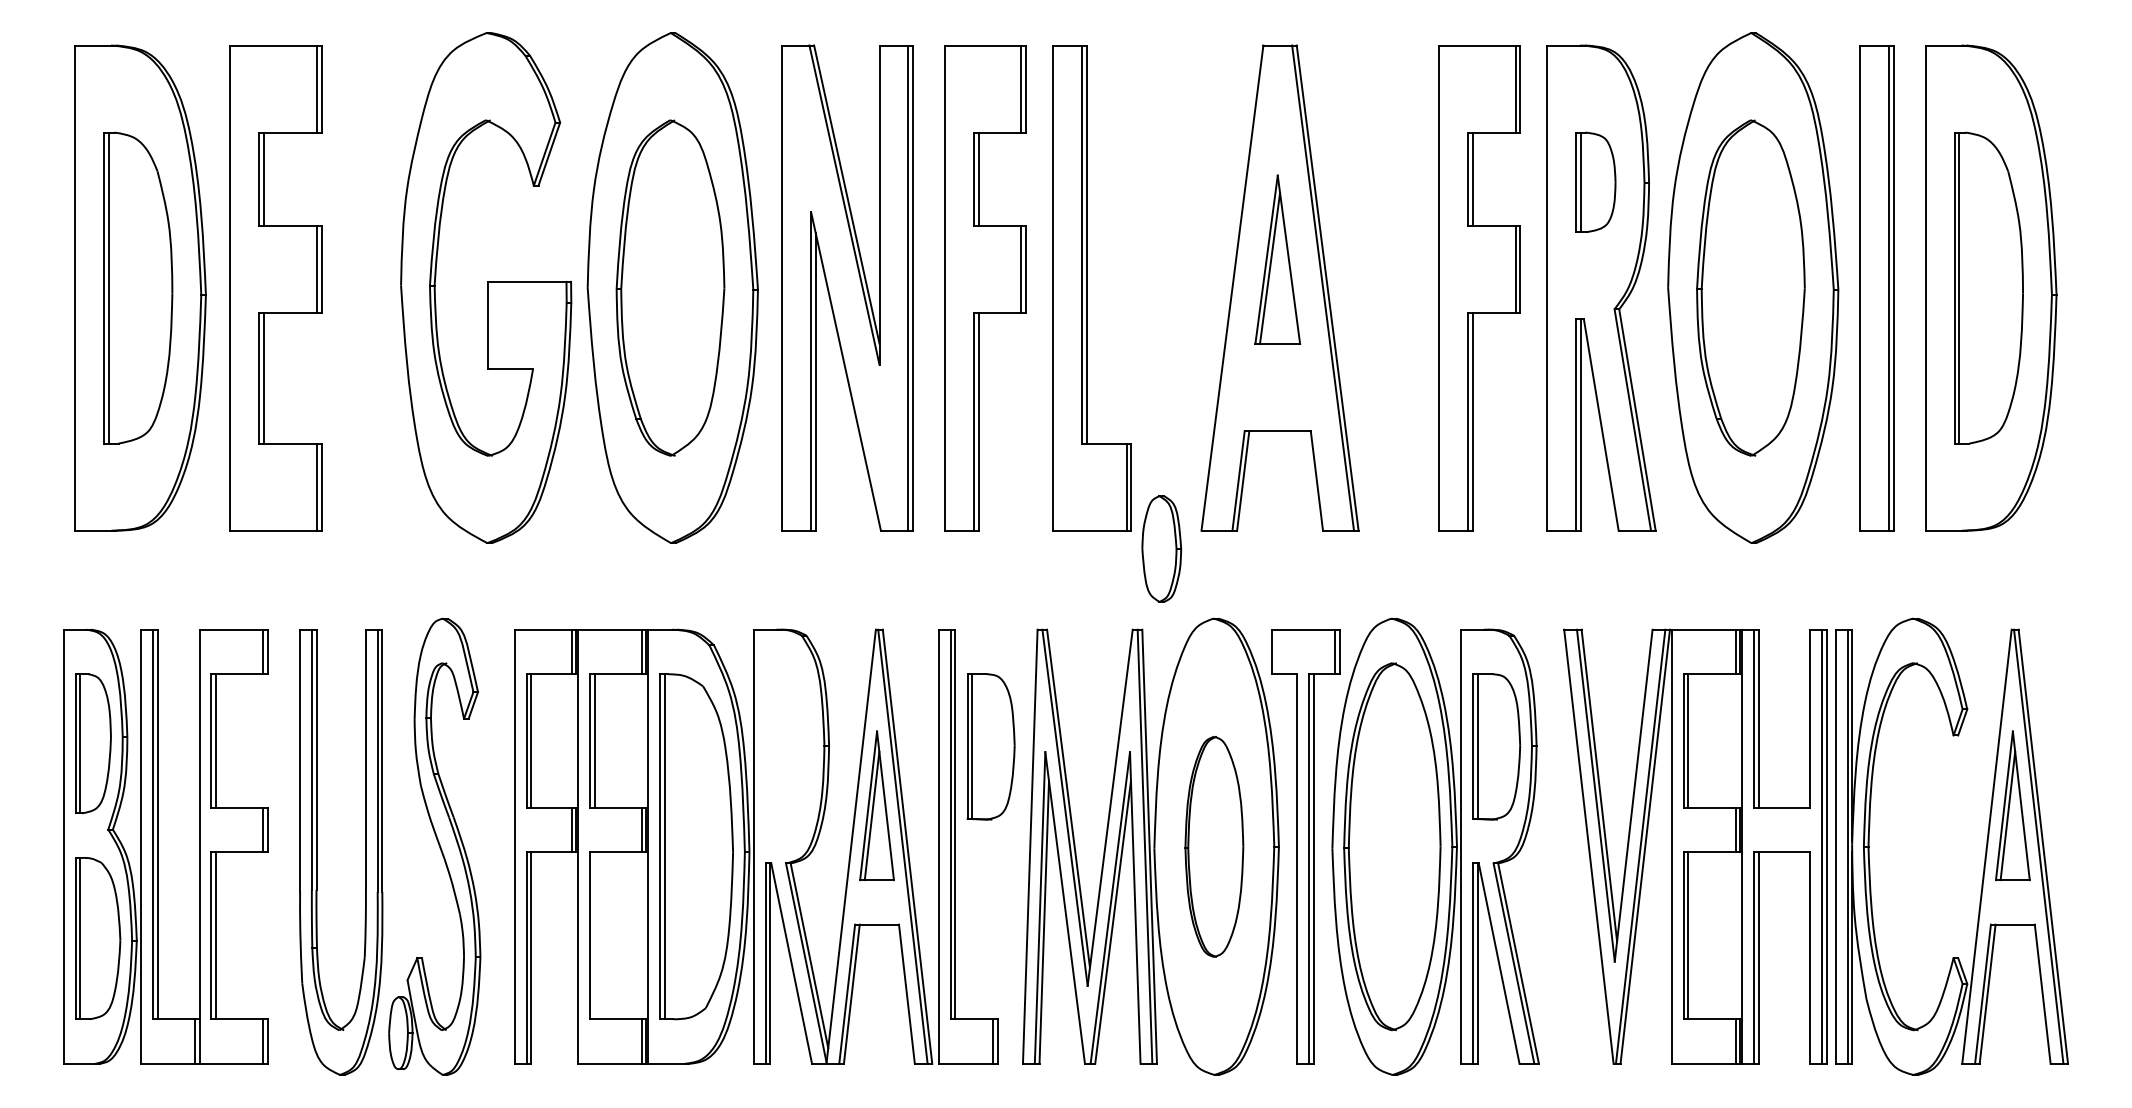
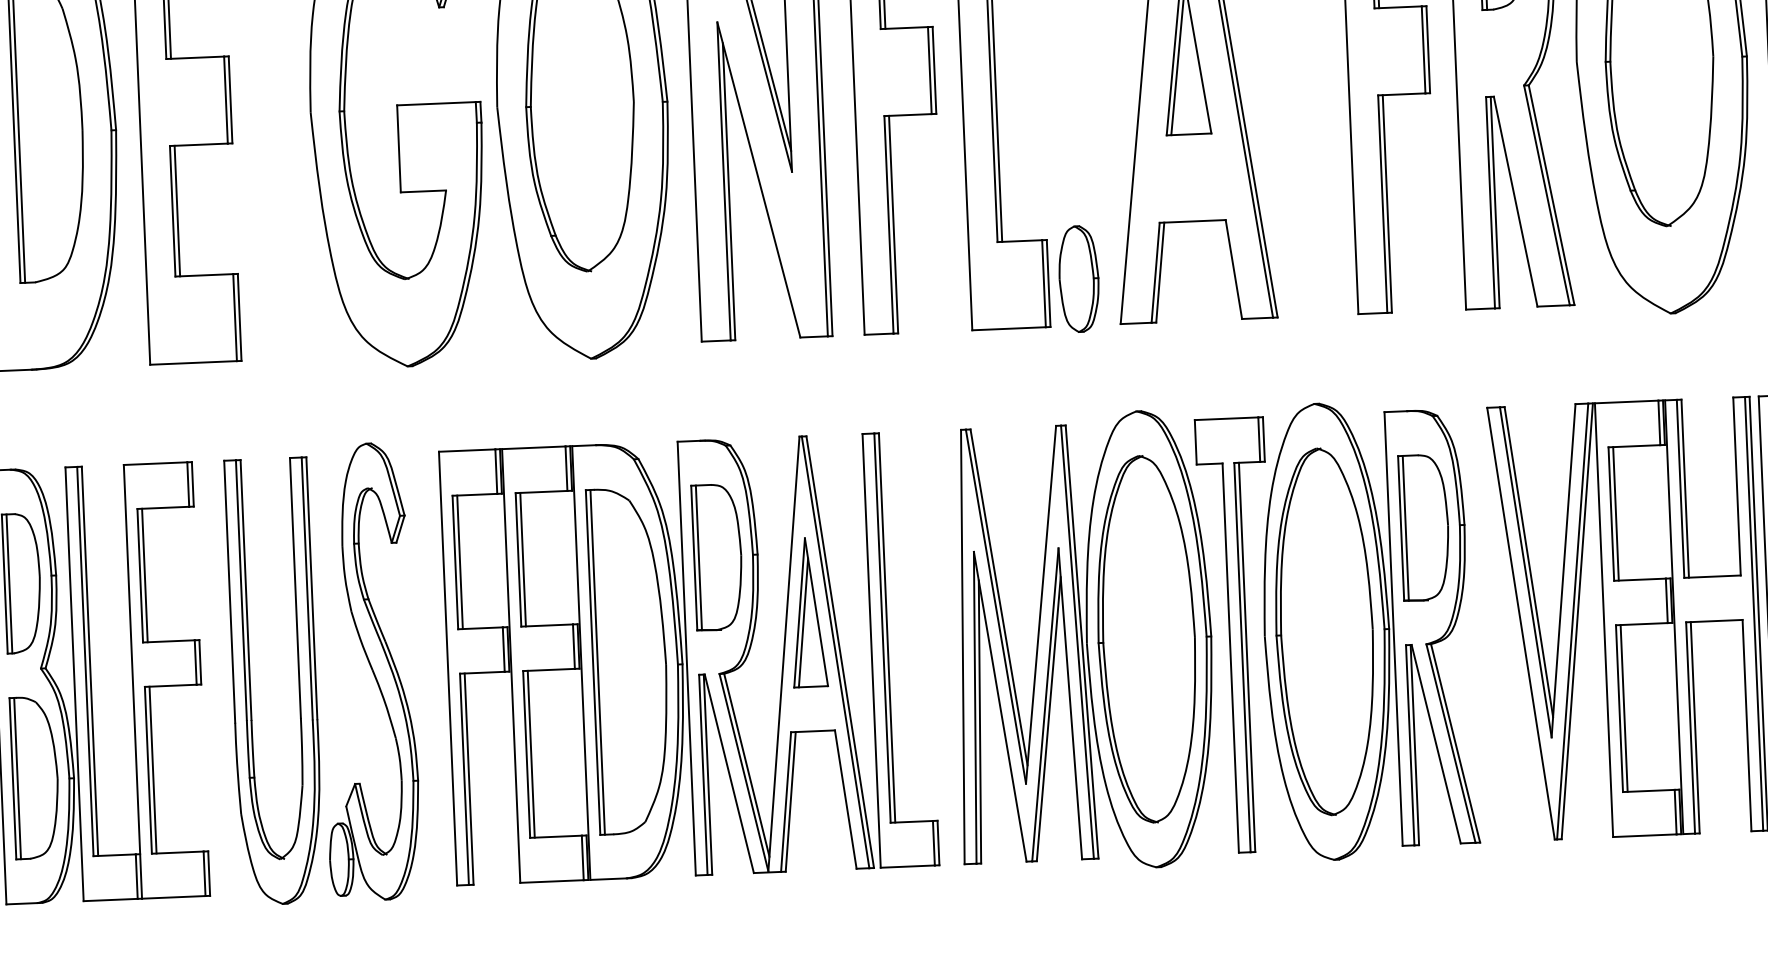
part: (1161, 548) -> (1078, 278), moved
part: (990, 746) -> (717, 557), moved
part: (1214, 846) -> (1146, 639), size x1.67
line: (594, 935) -> (531, 753), added

